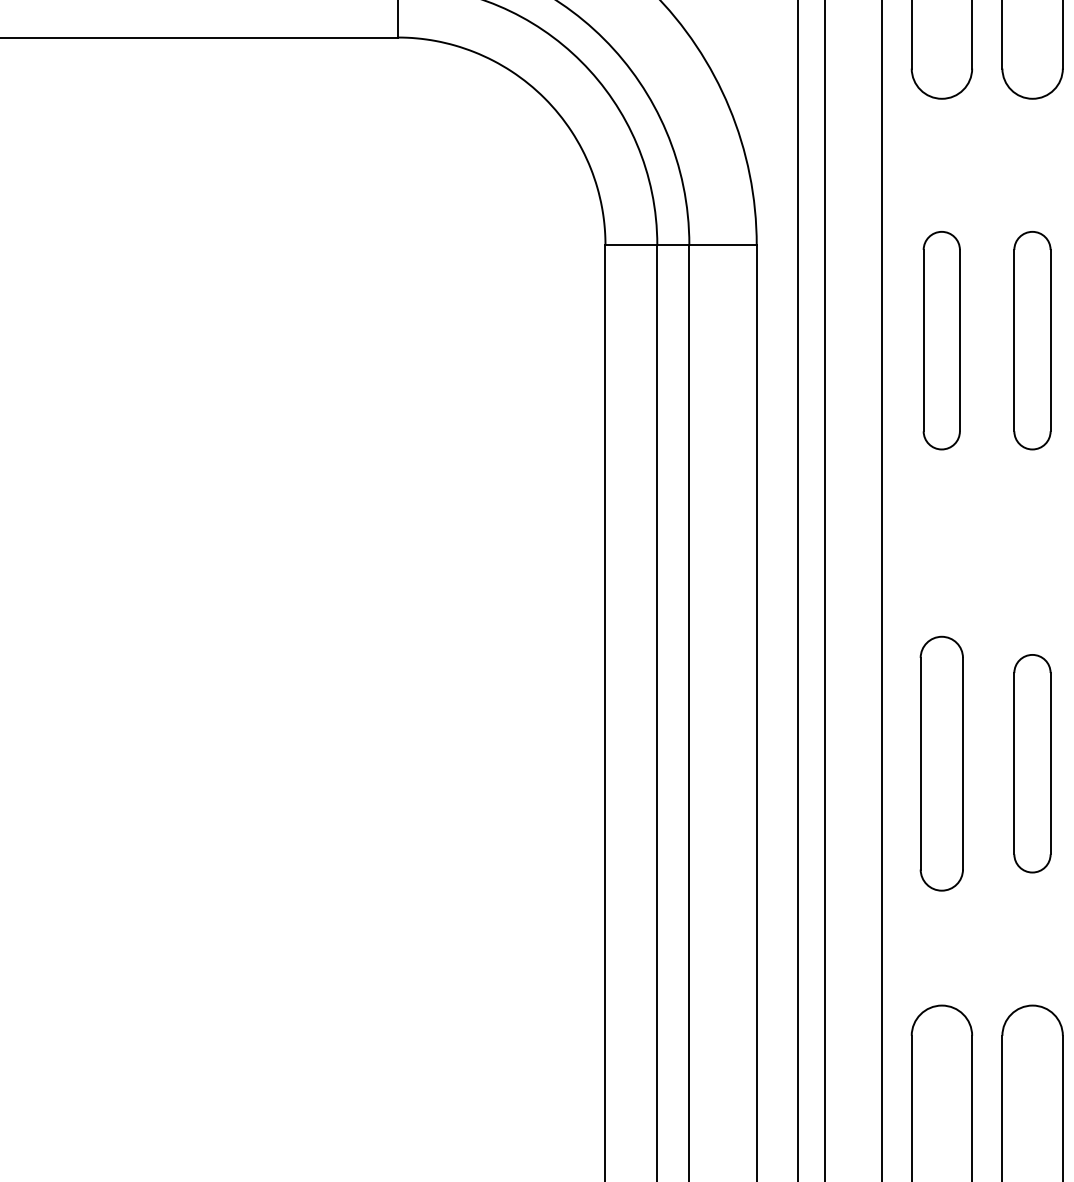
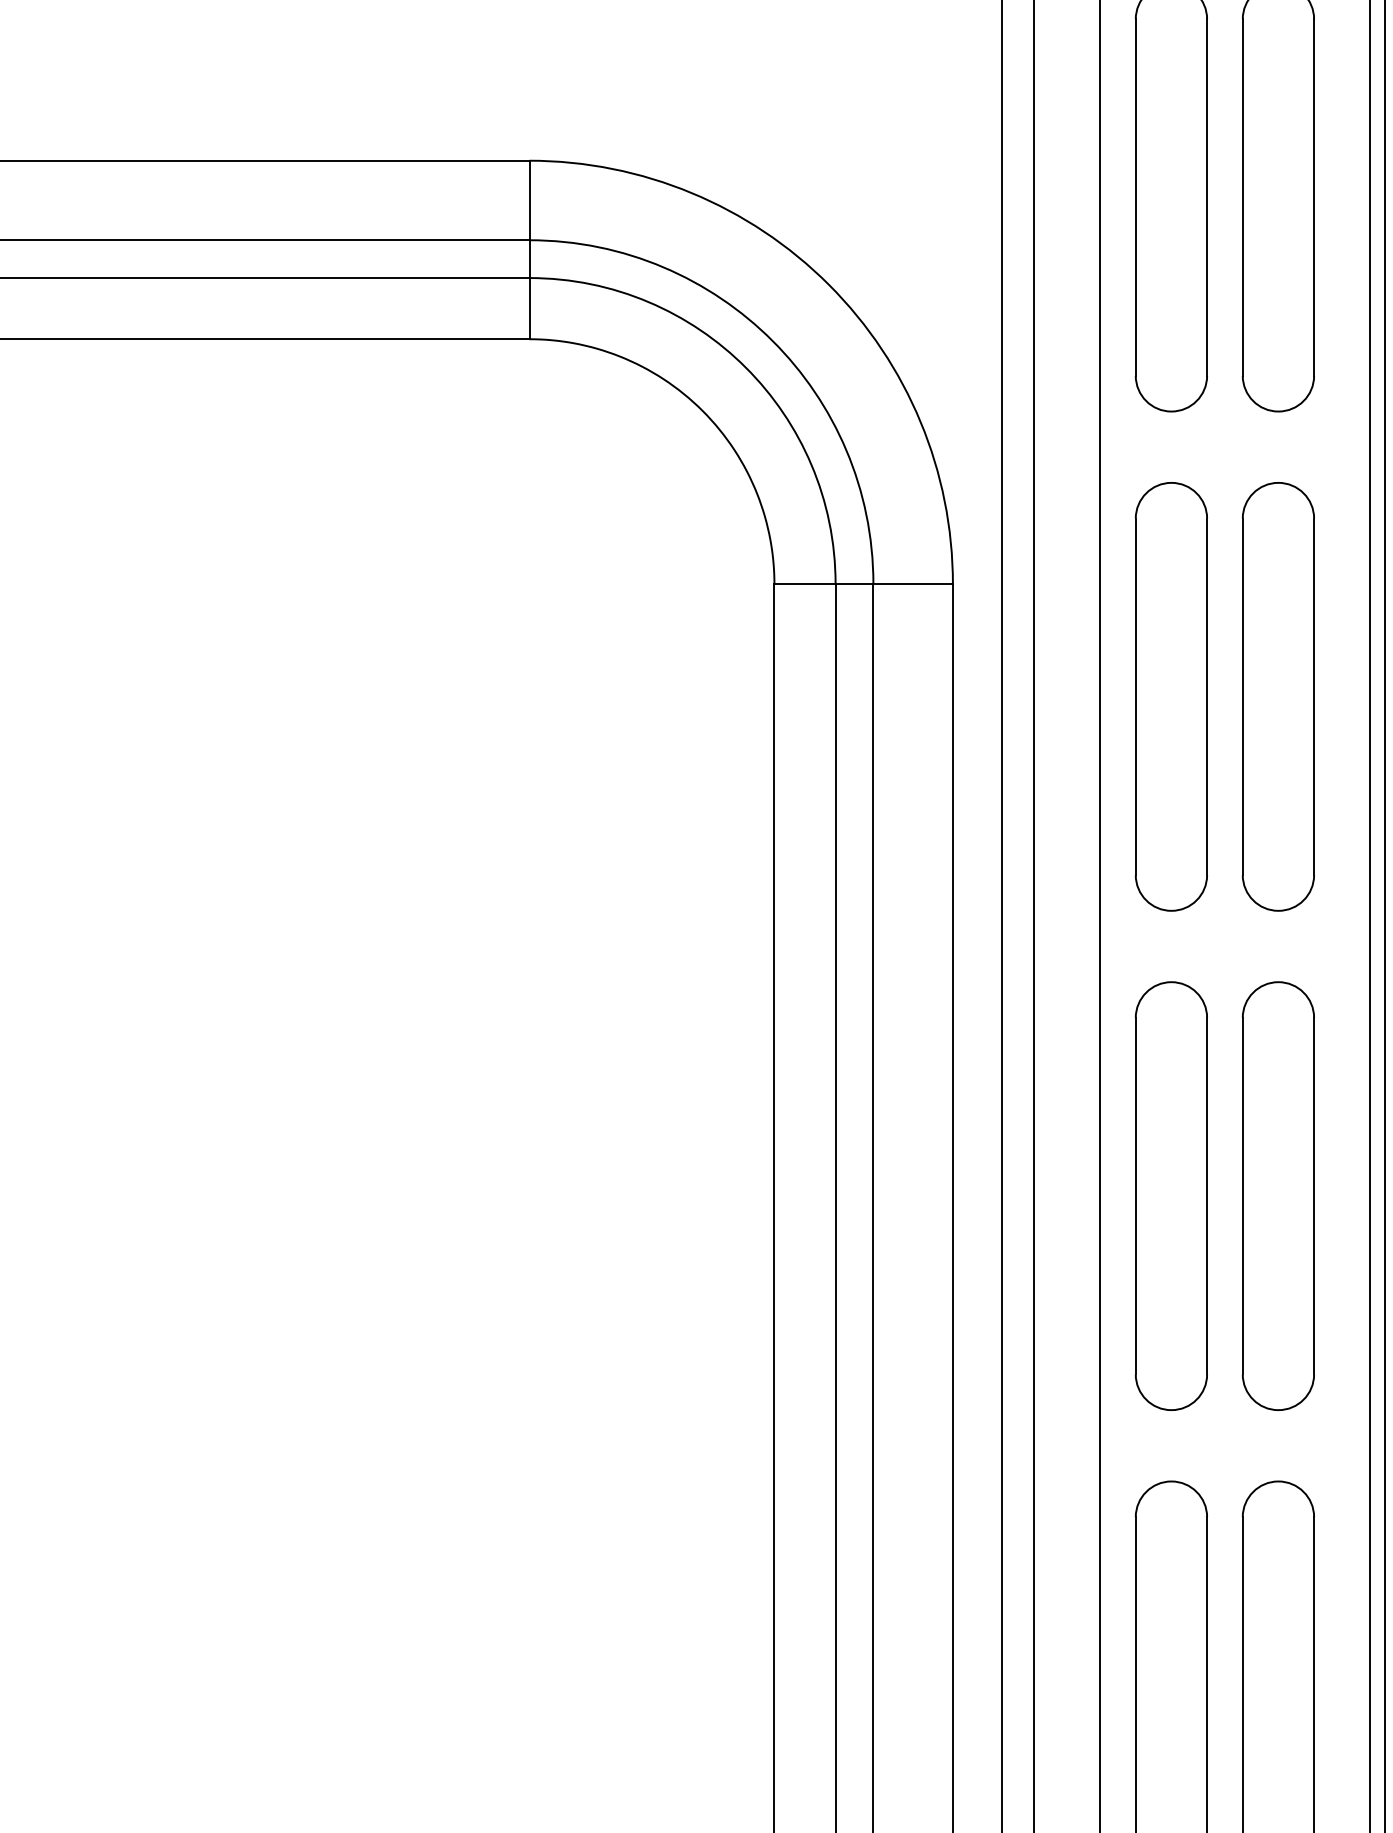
part: (941, 340) -> (1170, 696), size x1.67
part: (1031, 340) -> (1277, 696), size x1.67
part: (941, 763) -> (1170, 1195), size x1.43
part: (1031, 763) -> (1277, 1195), size x1.67

